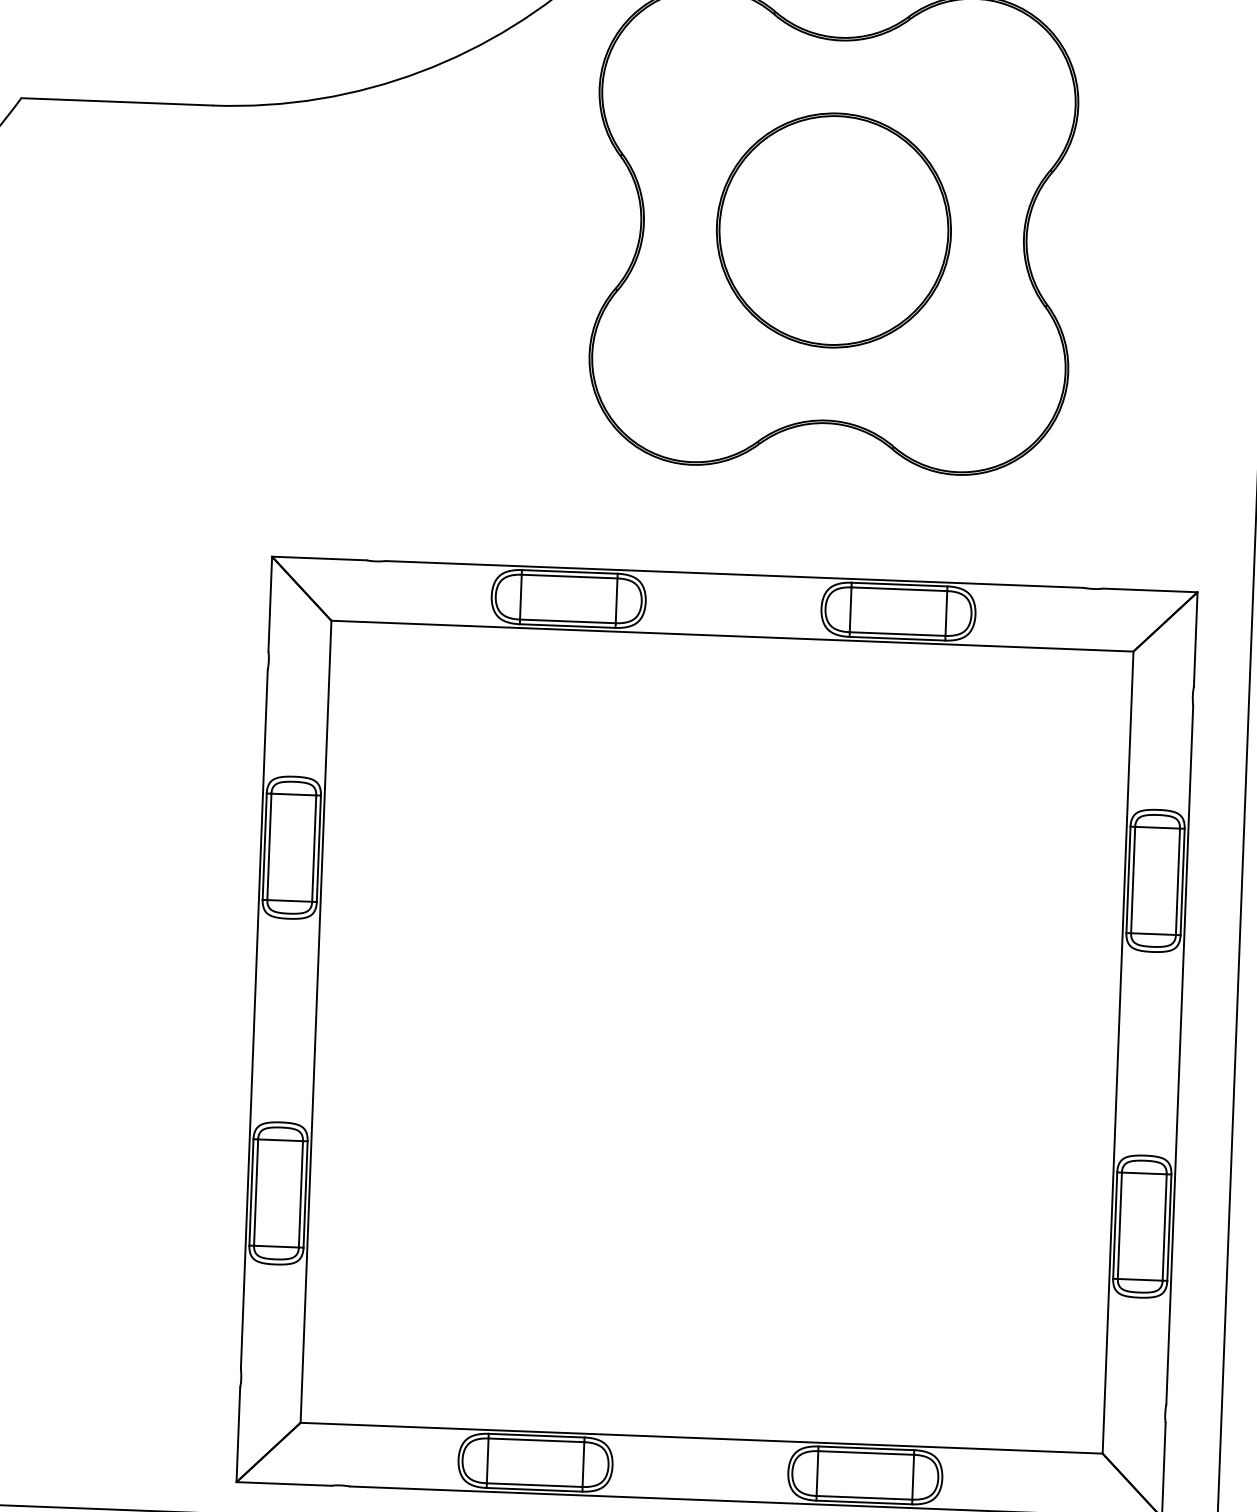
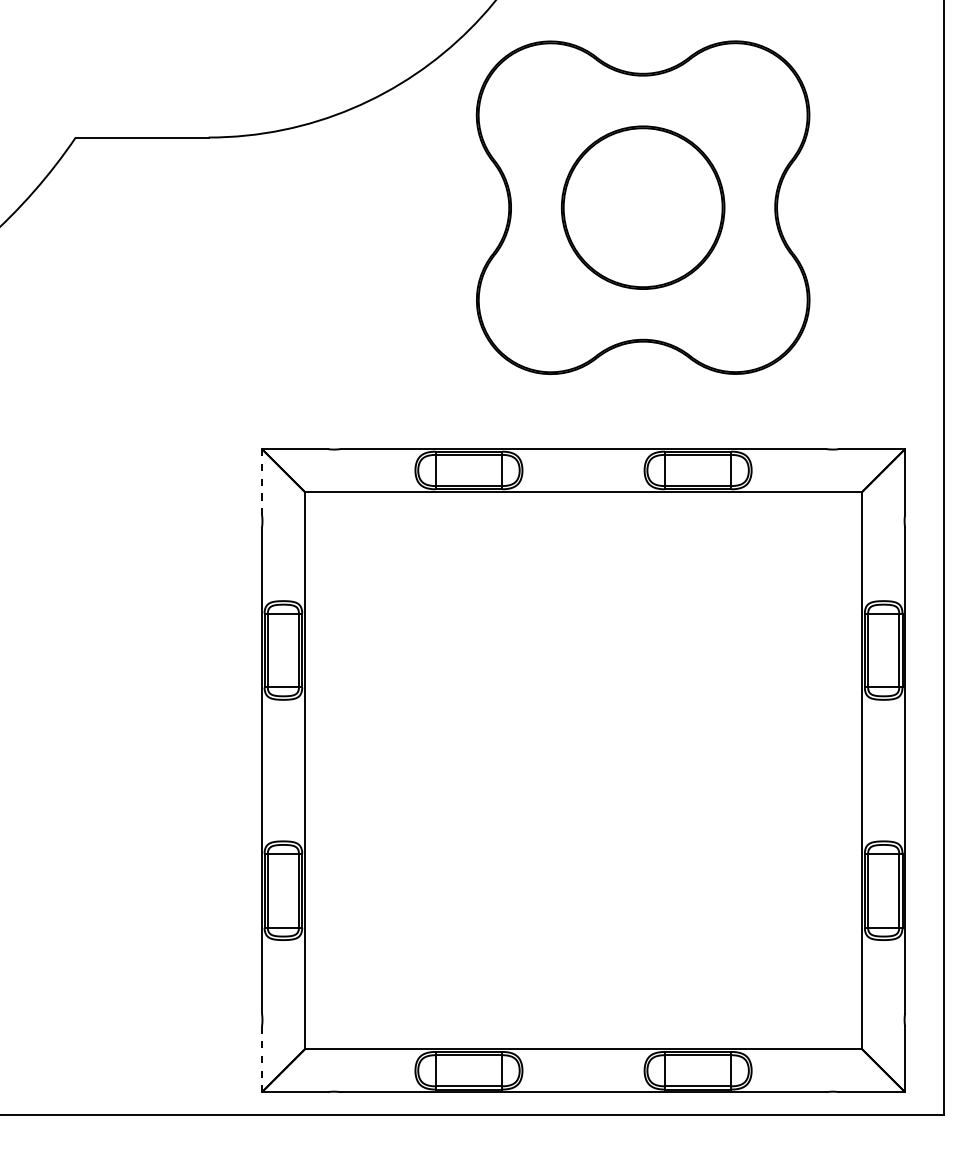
line: (269, 604) -> (261, 482), solid -> dashed
line: (237, 1435) -> (261, 1059), solid -> dashed

